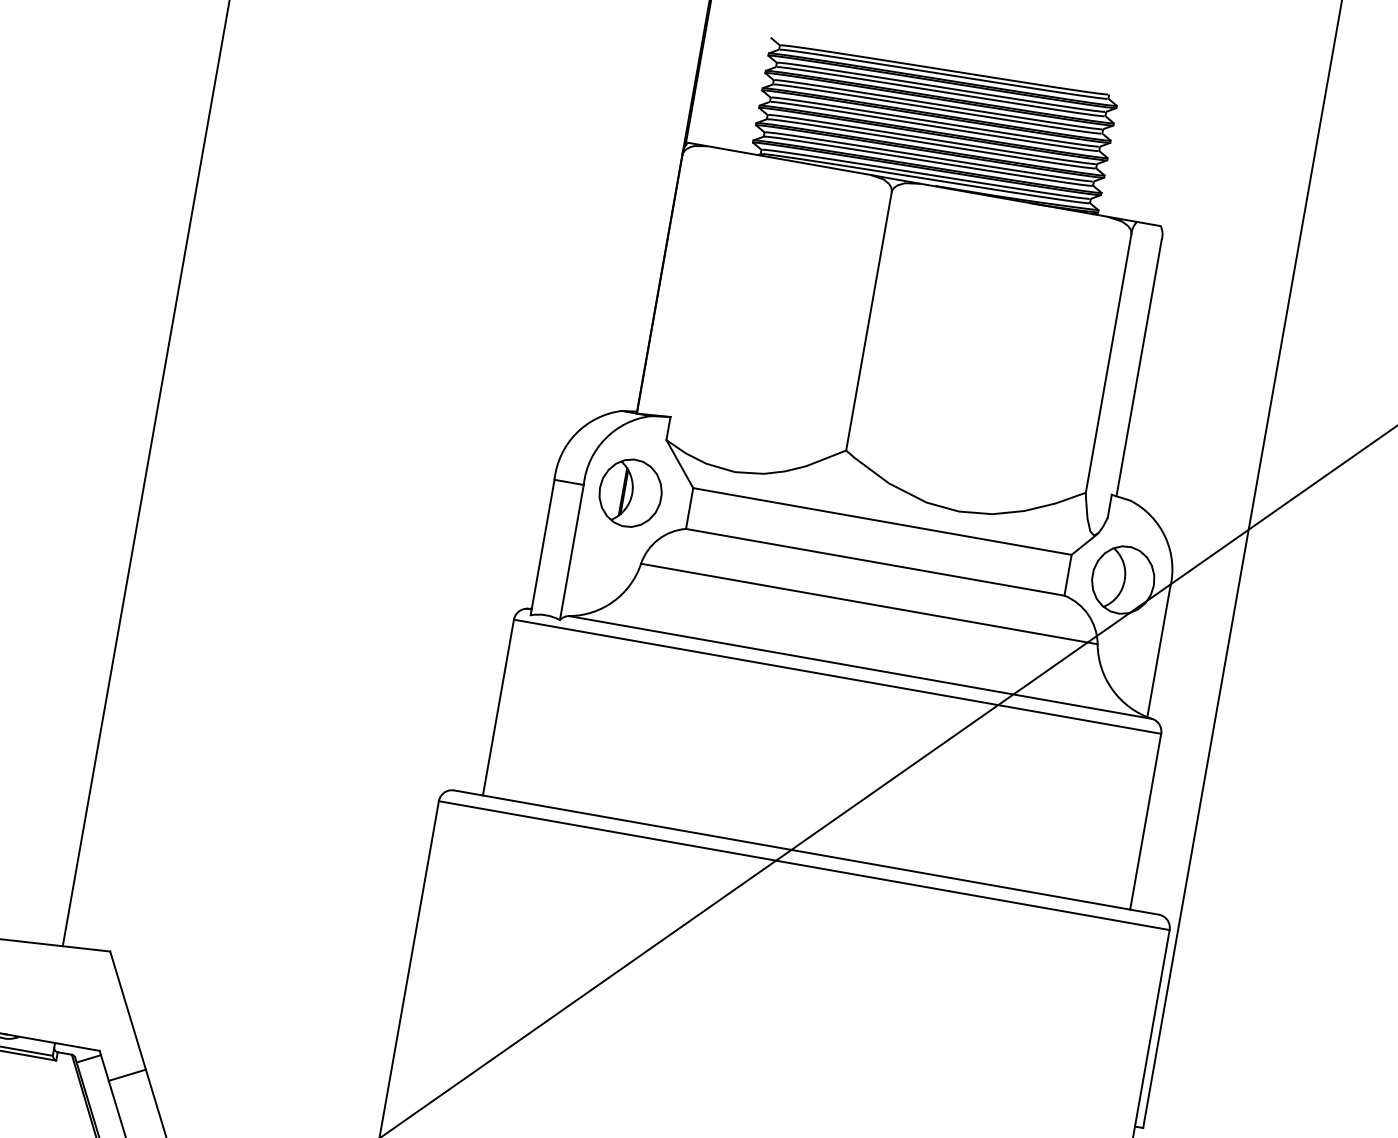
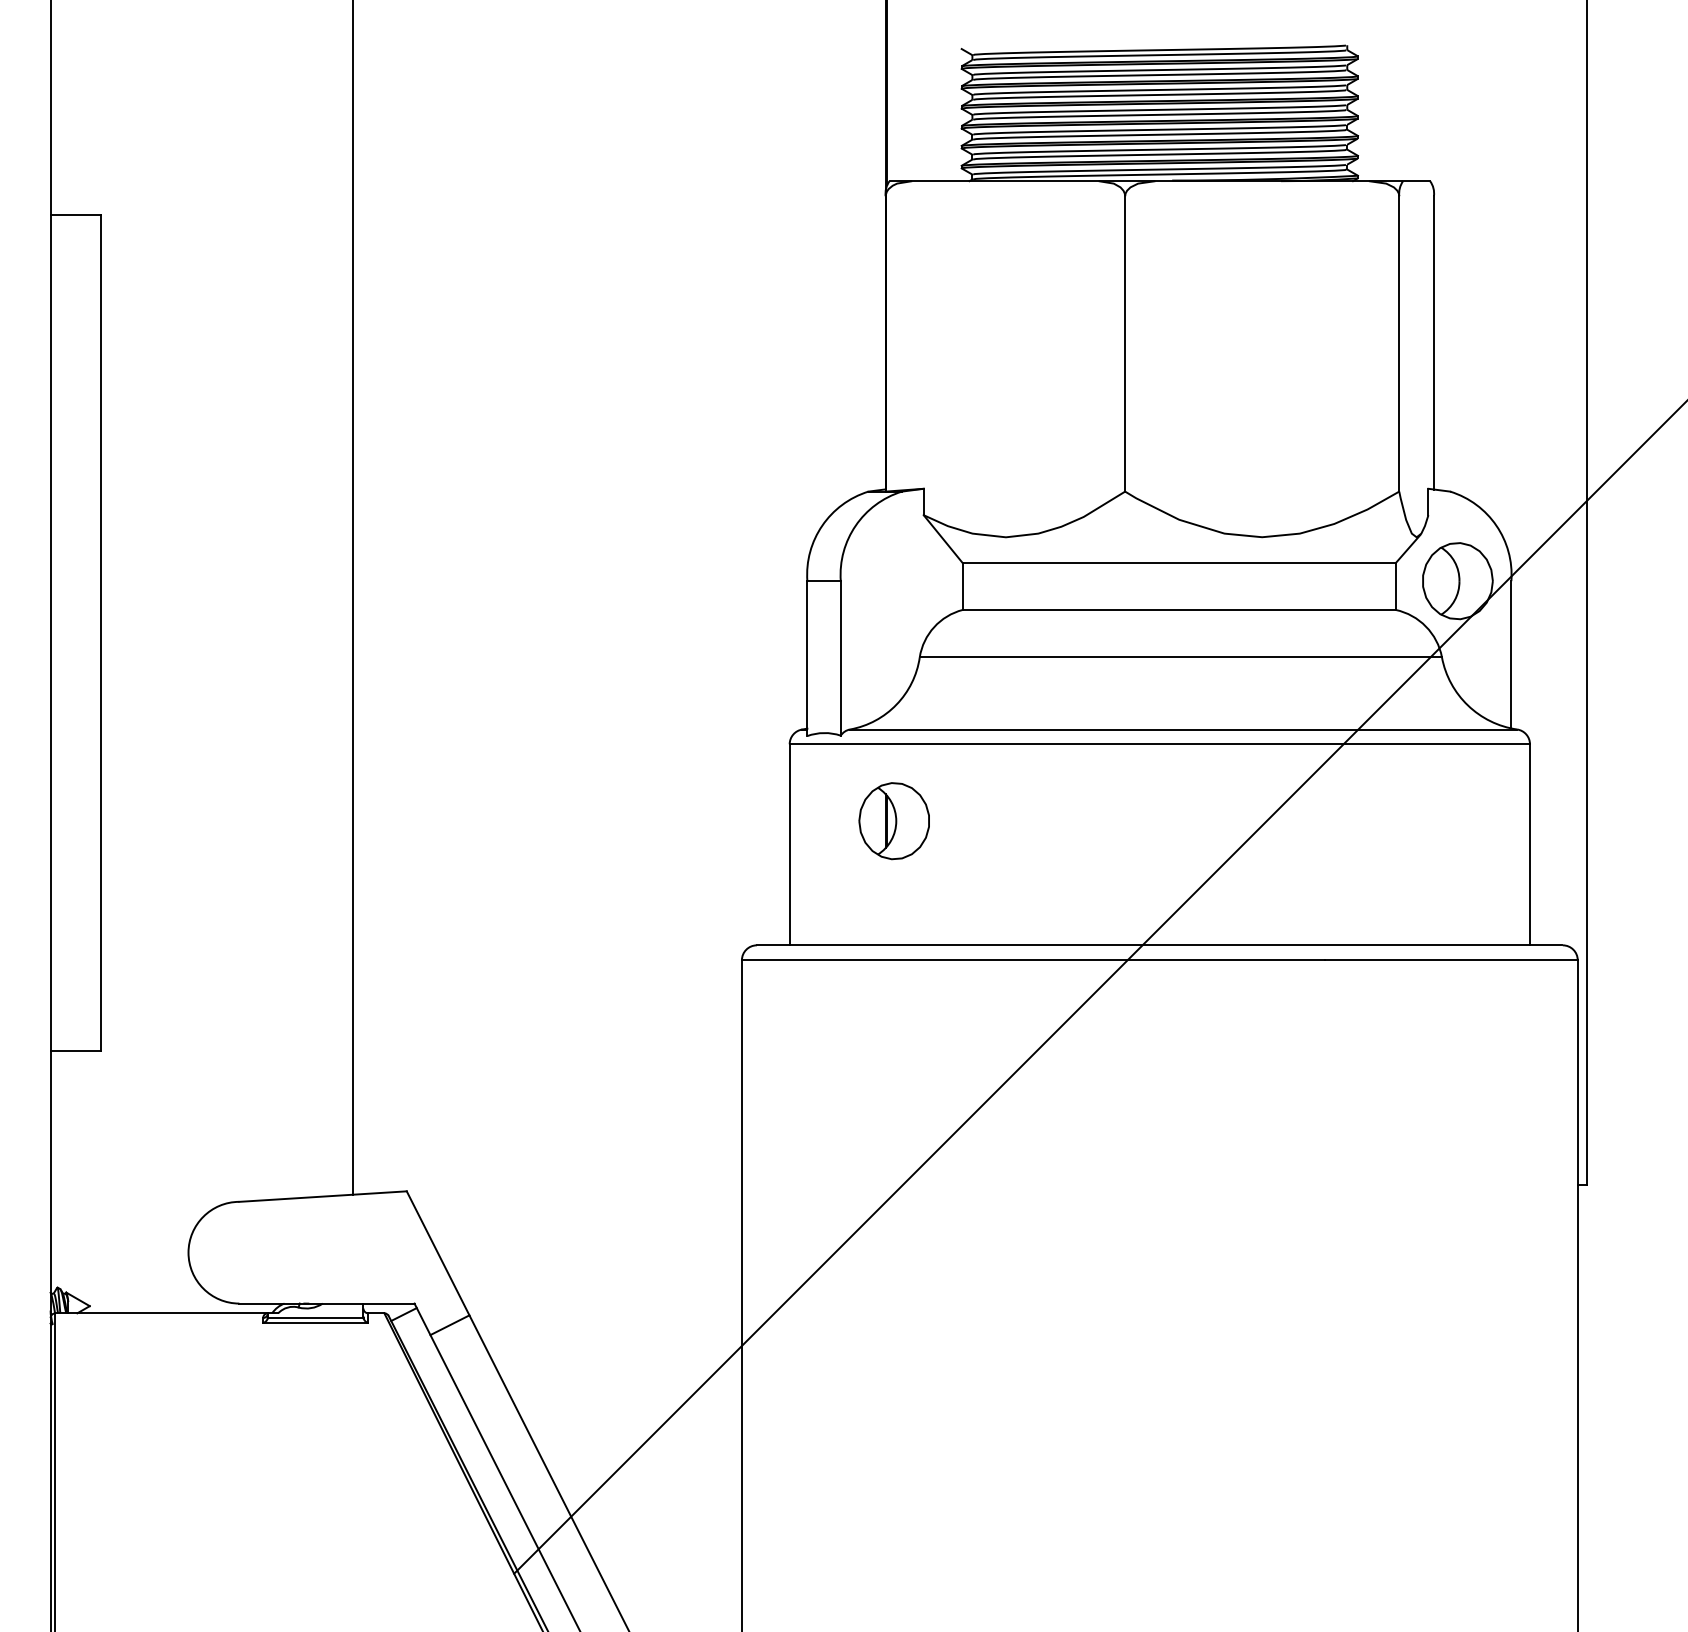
part: (629, 493) -> (893, 821), moved

